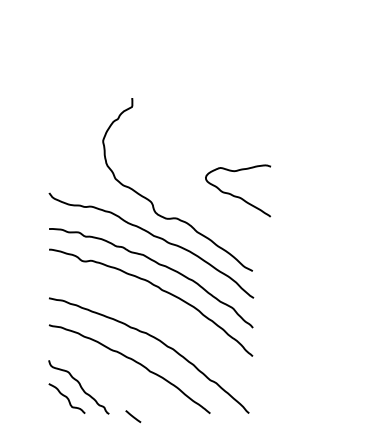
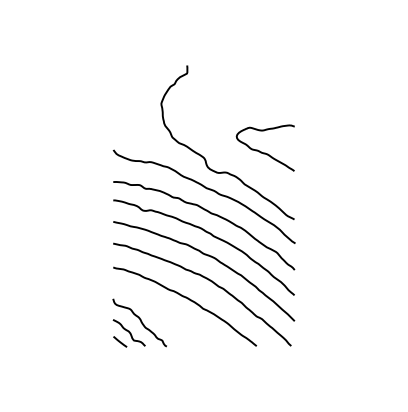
curve: (233, 194) -> (261, 151), moved
curve: (158, 313) -> (210, 257), added
line: (133, 416) -> (120, 341), moved

